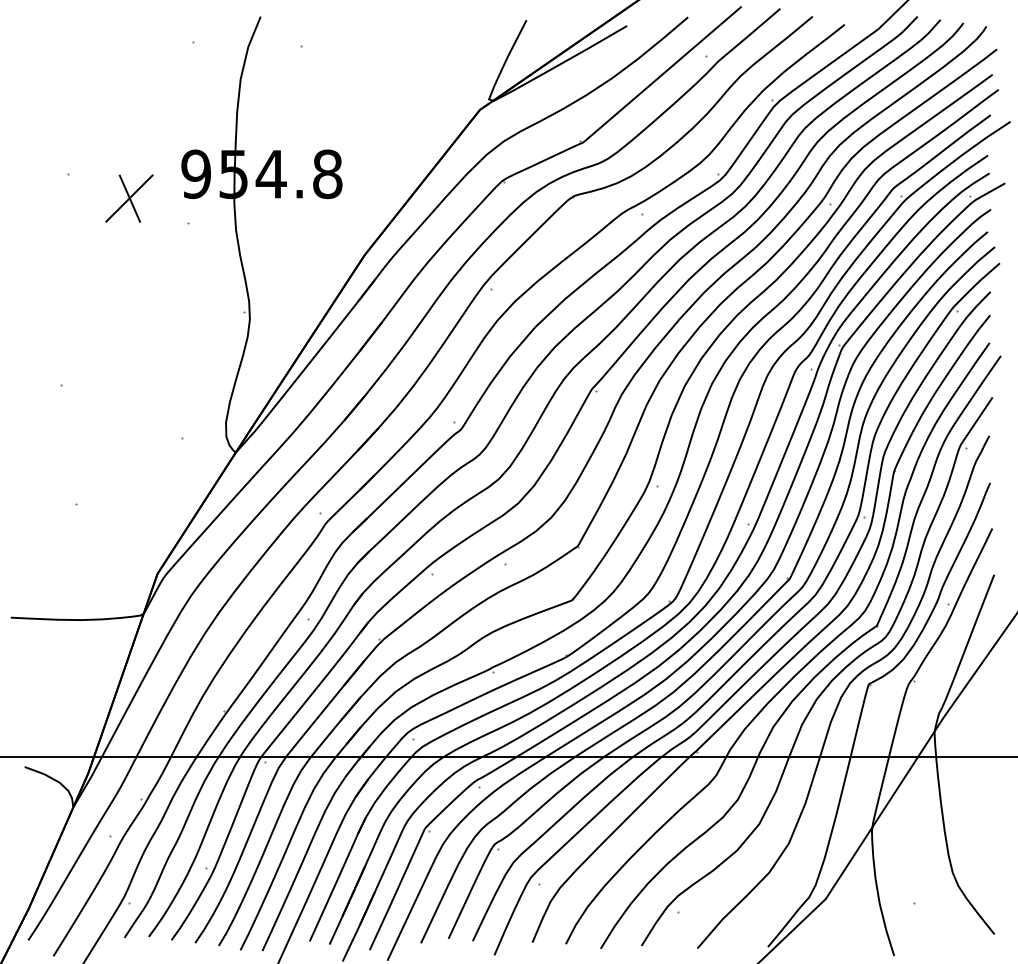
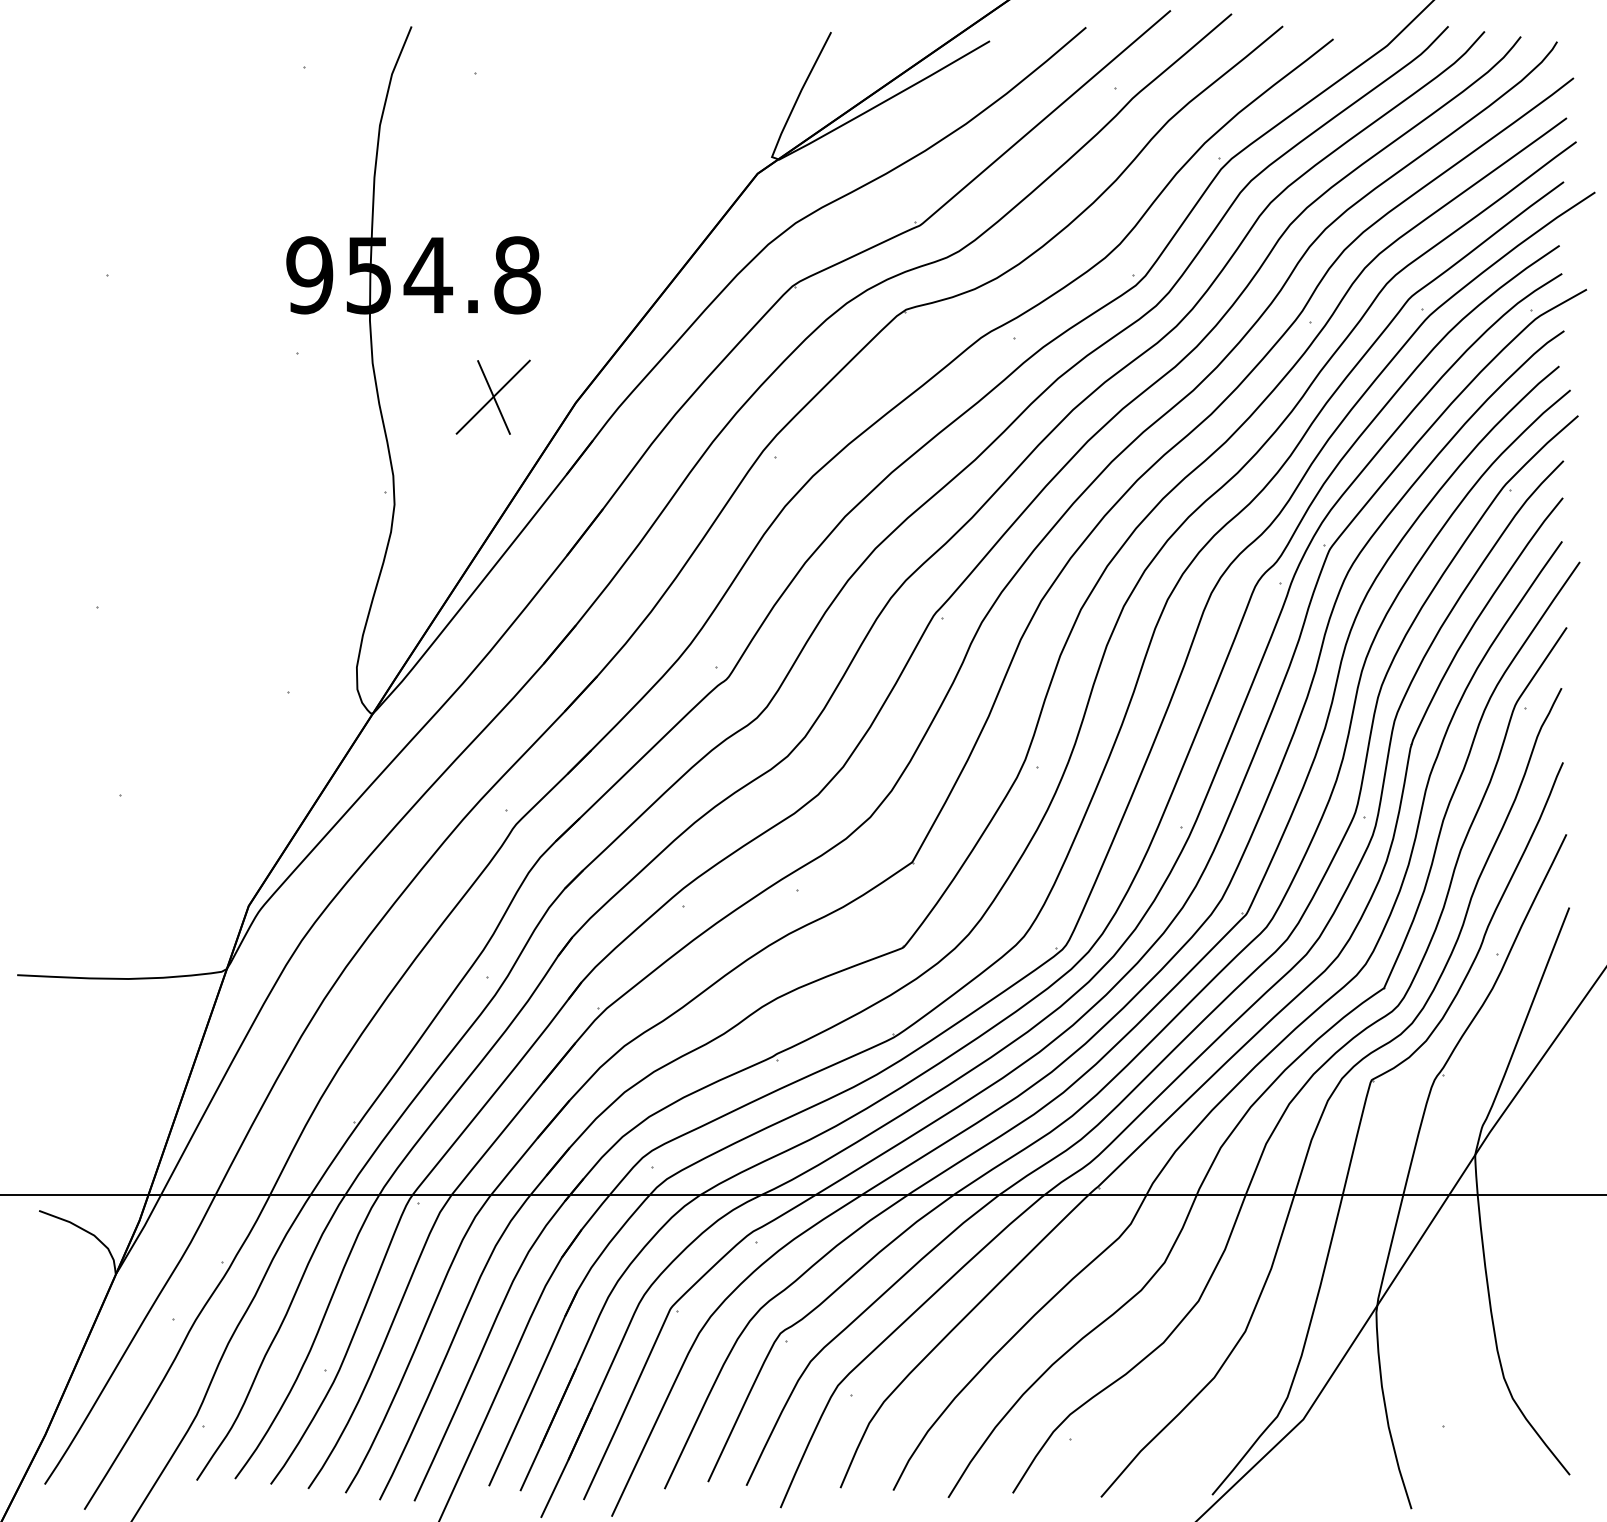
part: (129, 198) -> (493, 397), moved

